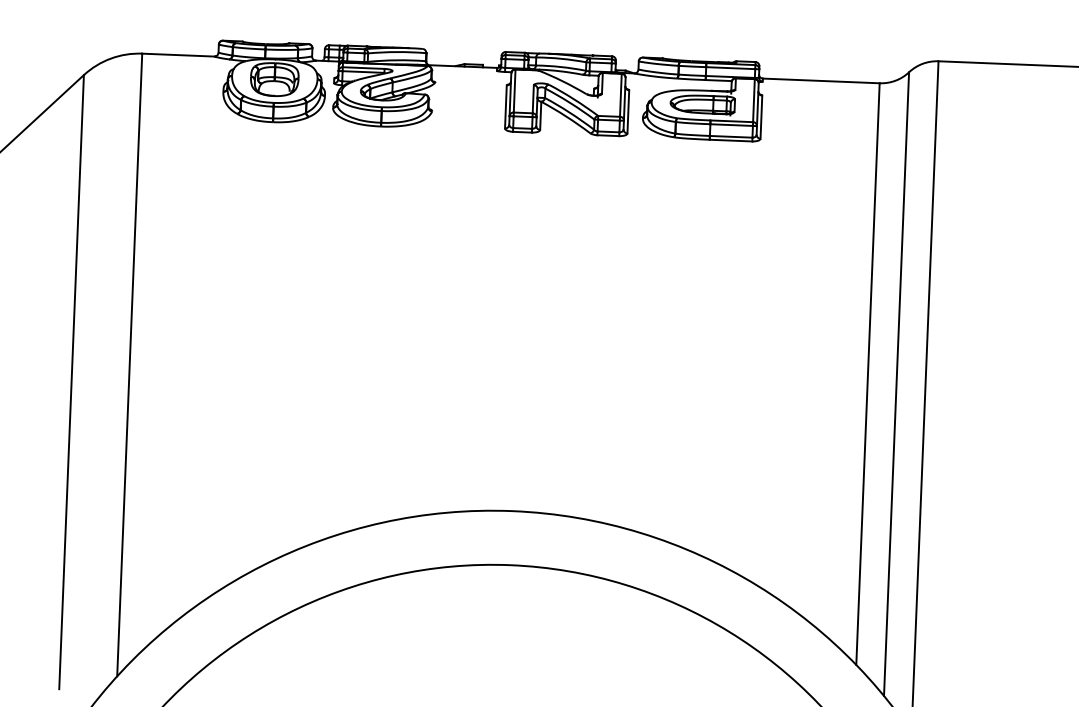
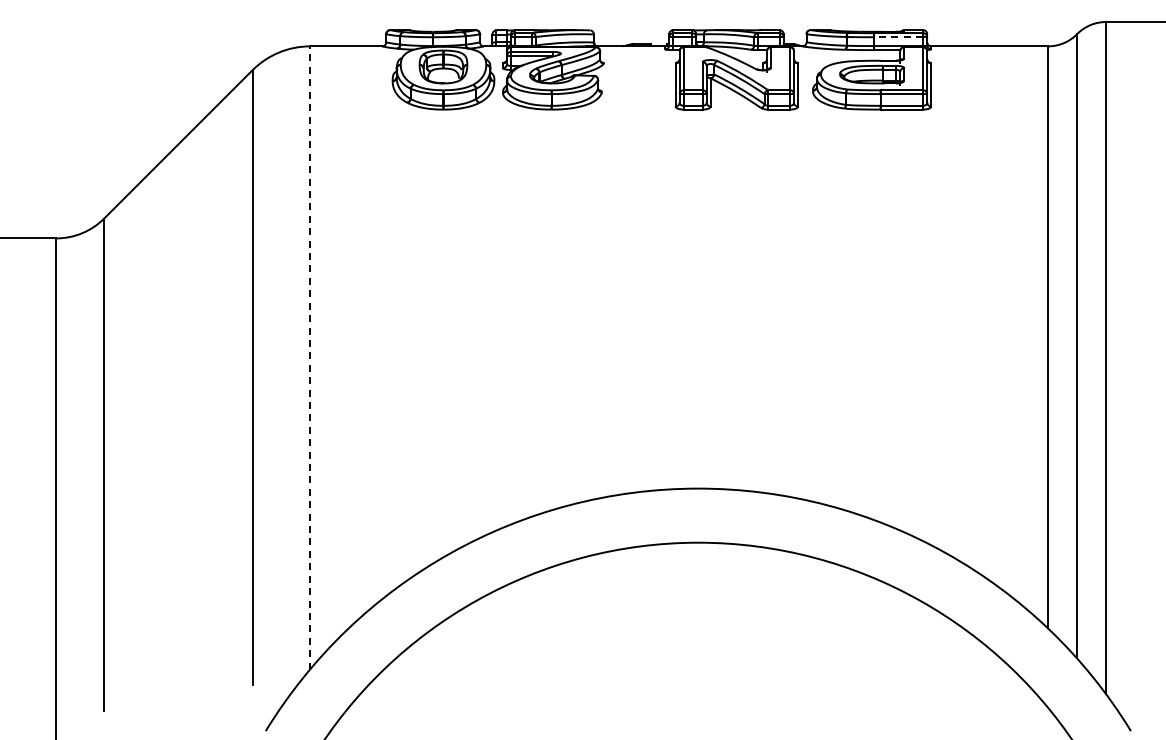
line: (730, 68) -> (898, 37), solid -> dashed
line: (130, 364) -> (310, 357), solid -> dashed

